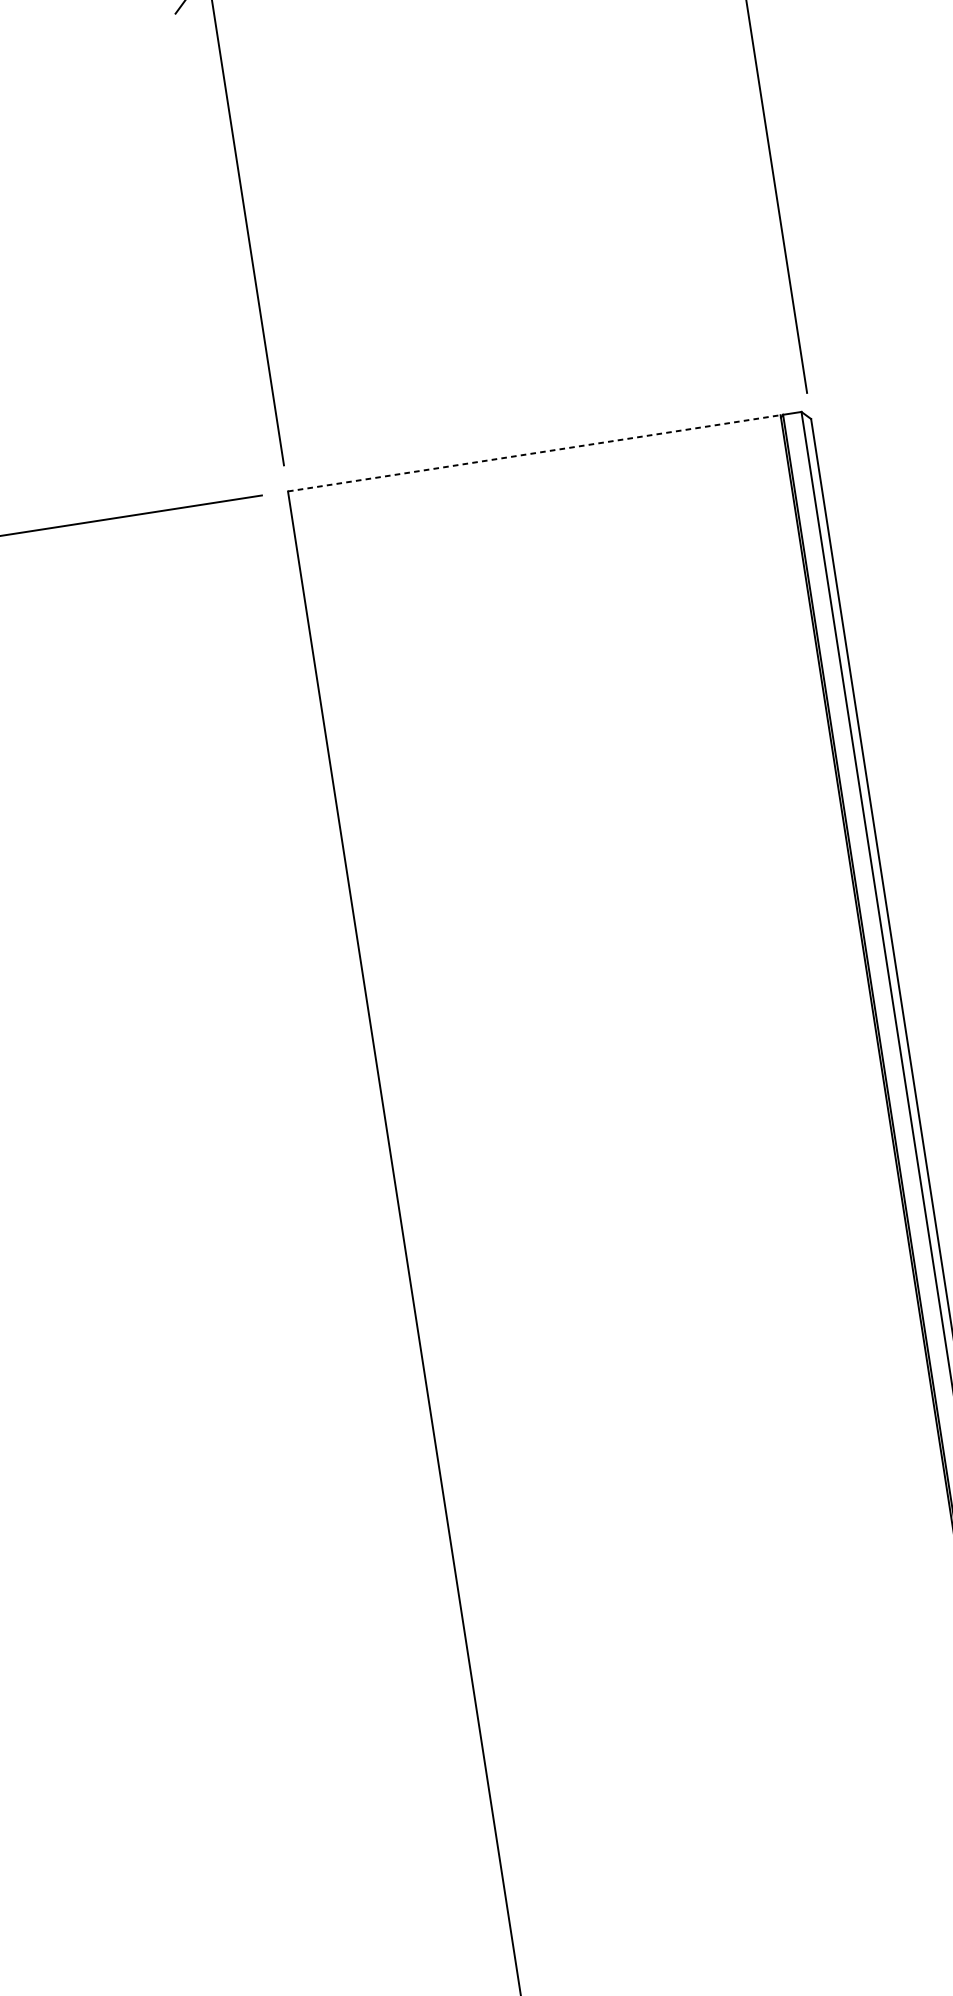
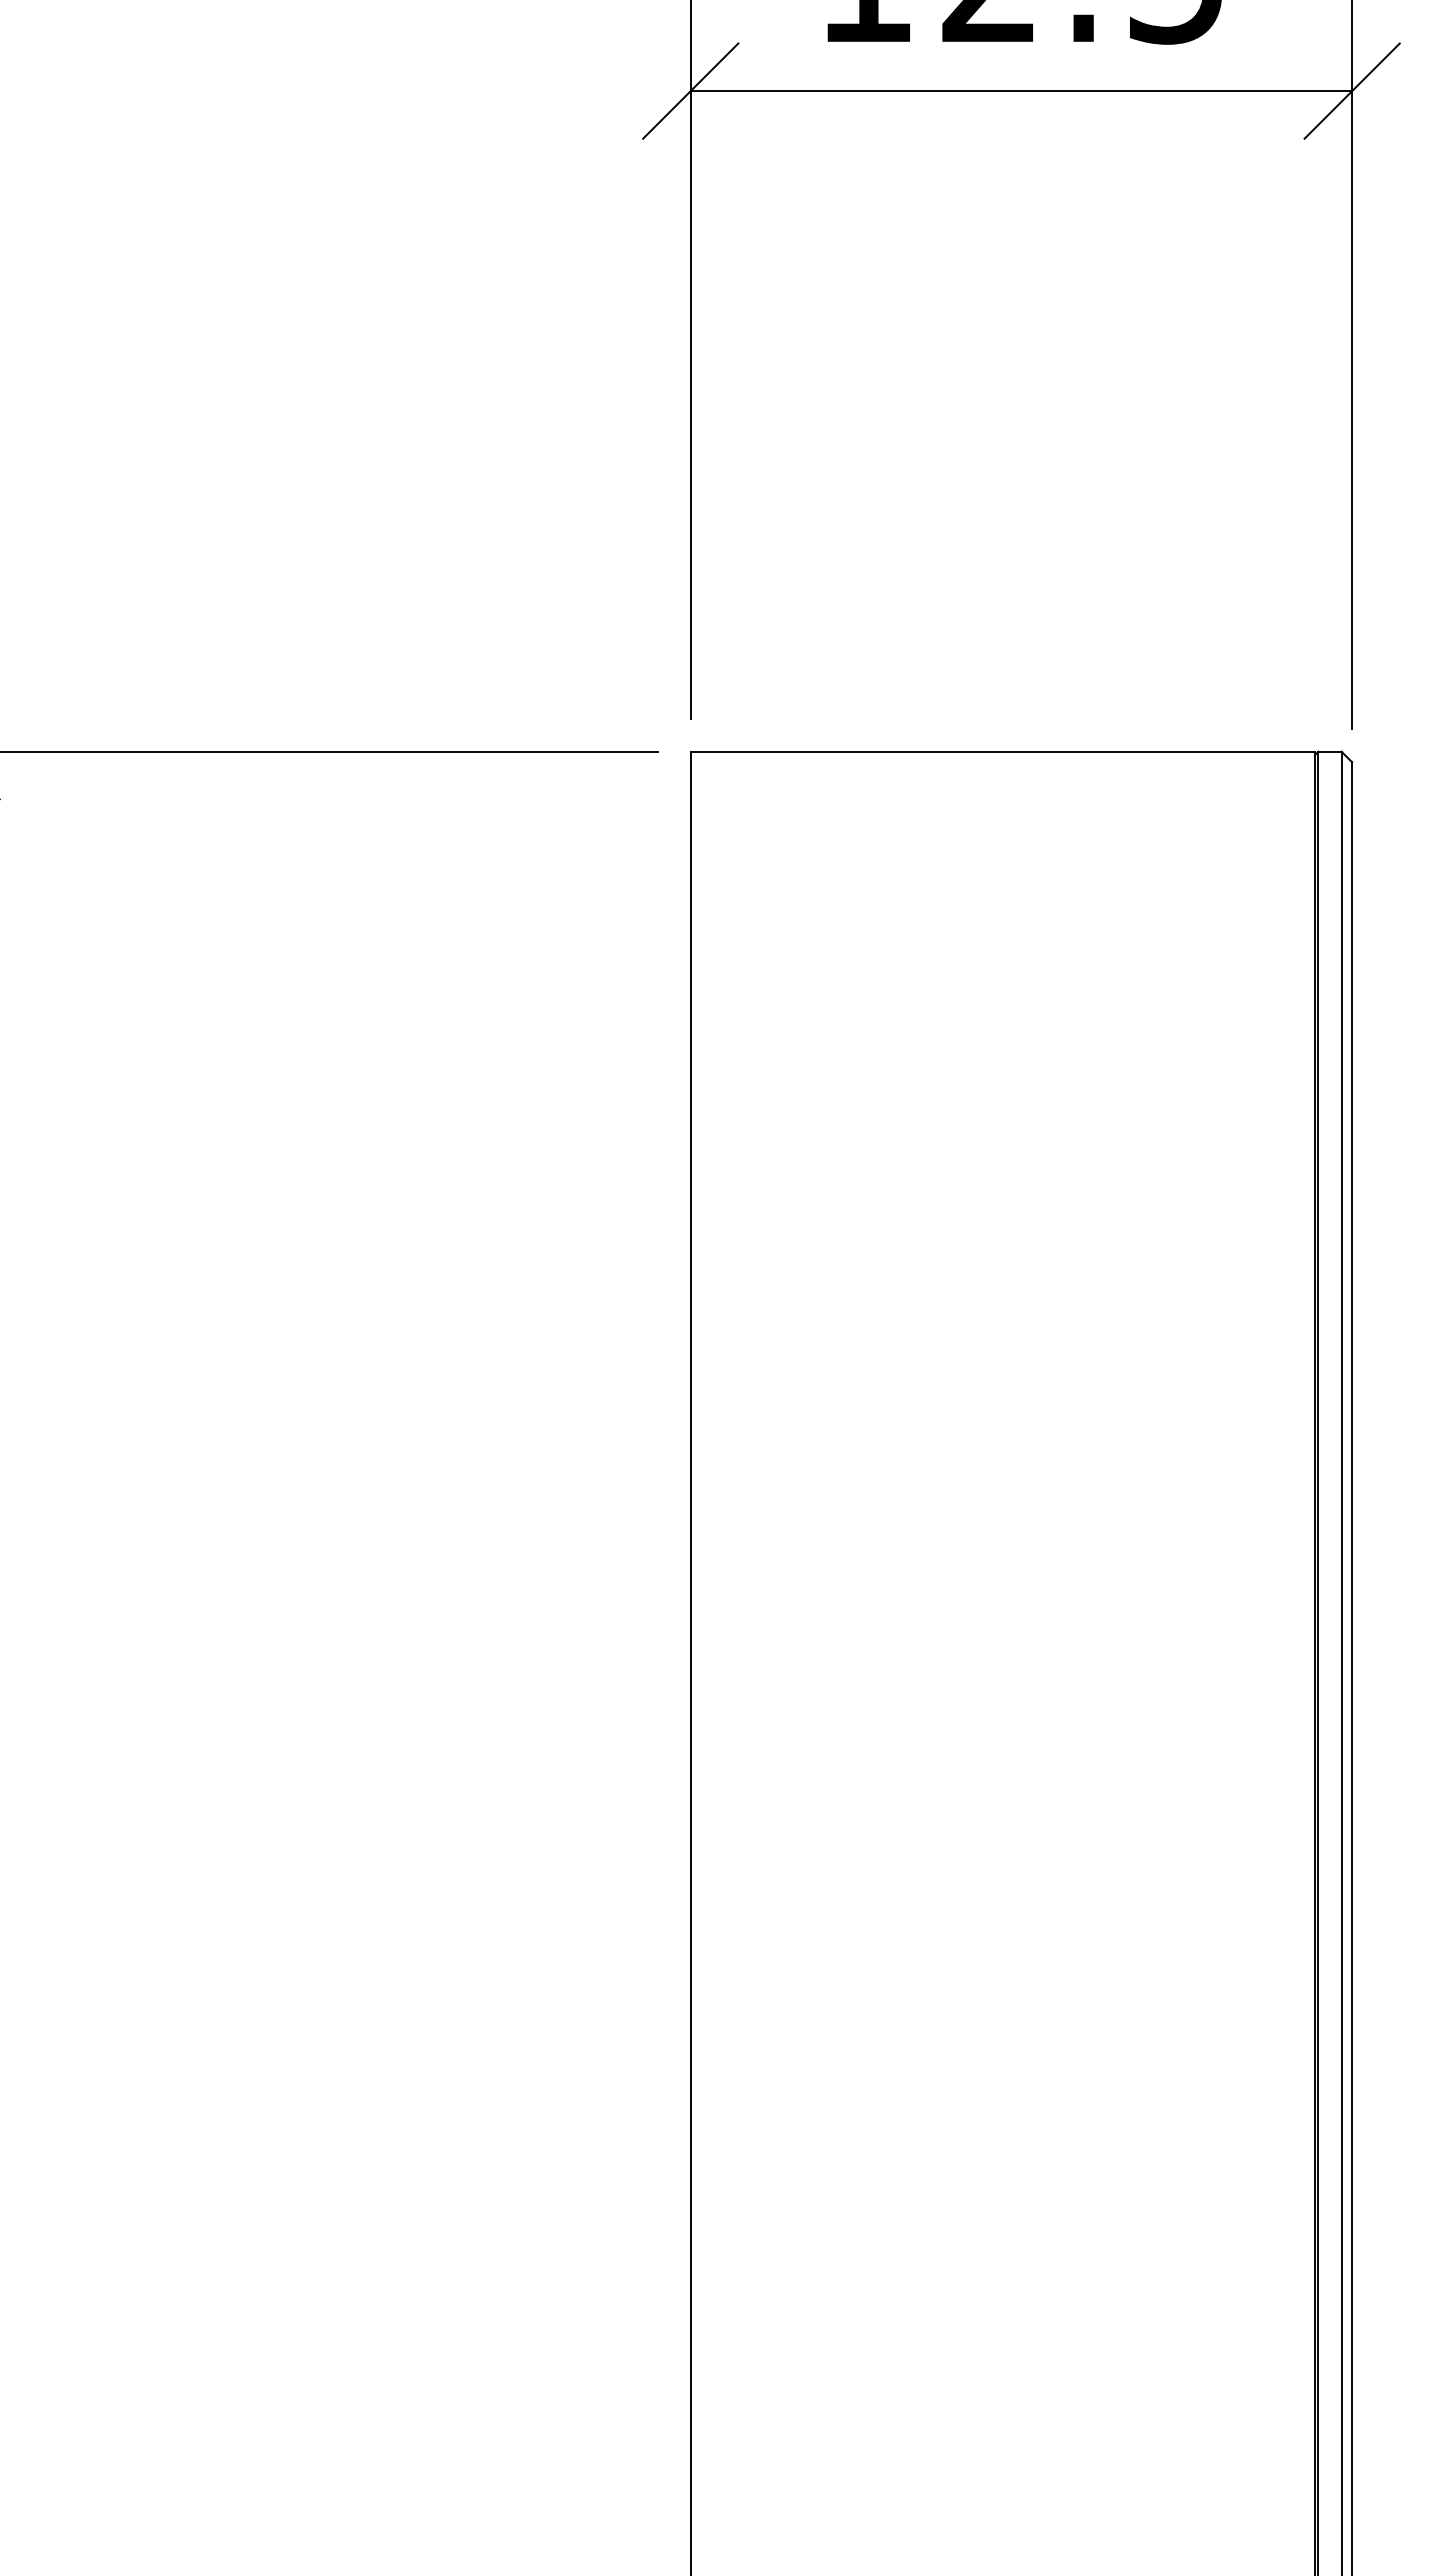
line: (534, 453) -> (1003, 751), dashed -> solid

